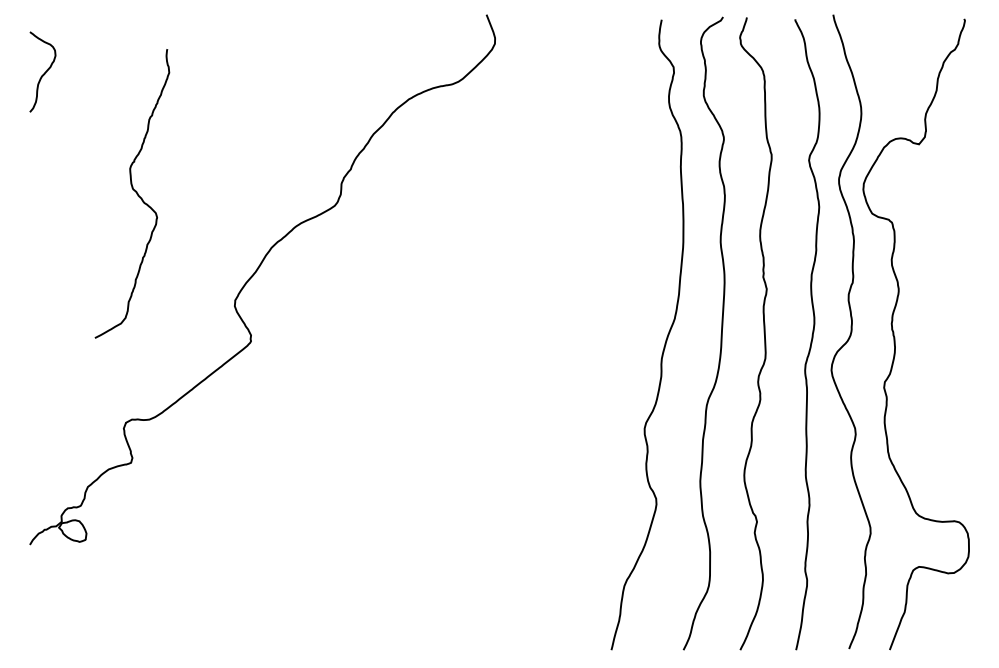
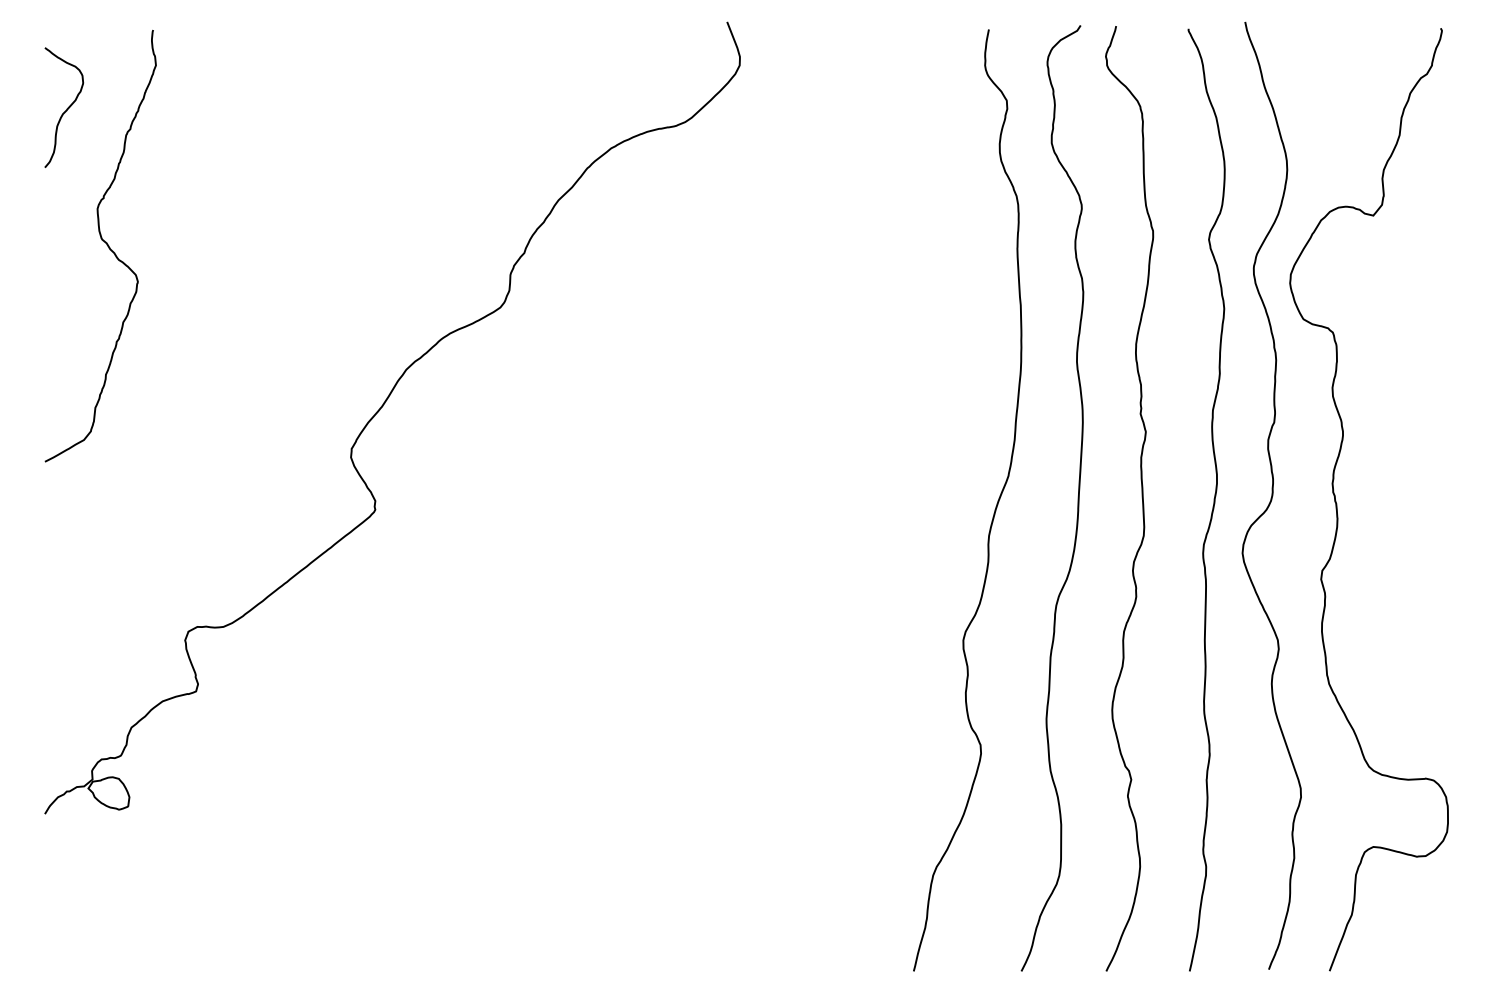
curve: (134, 191) -> (104, 242), moved

